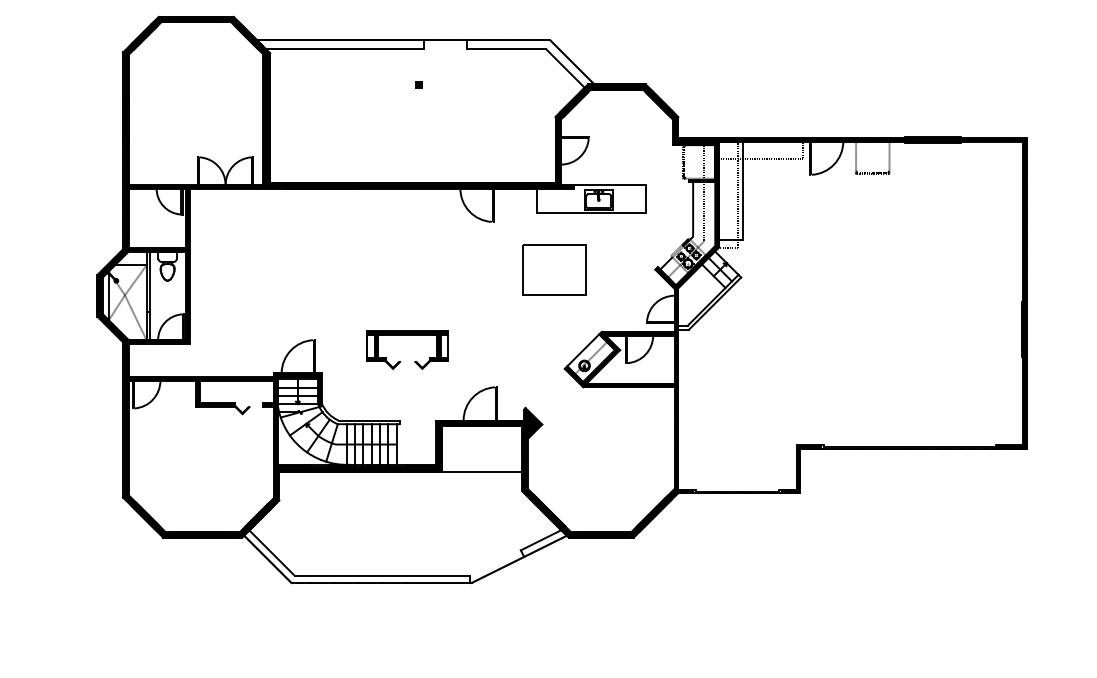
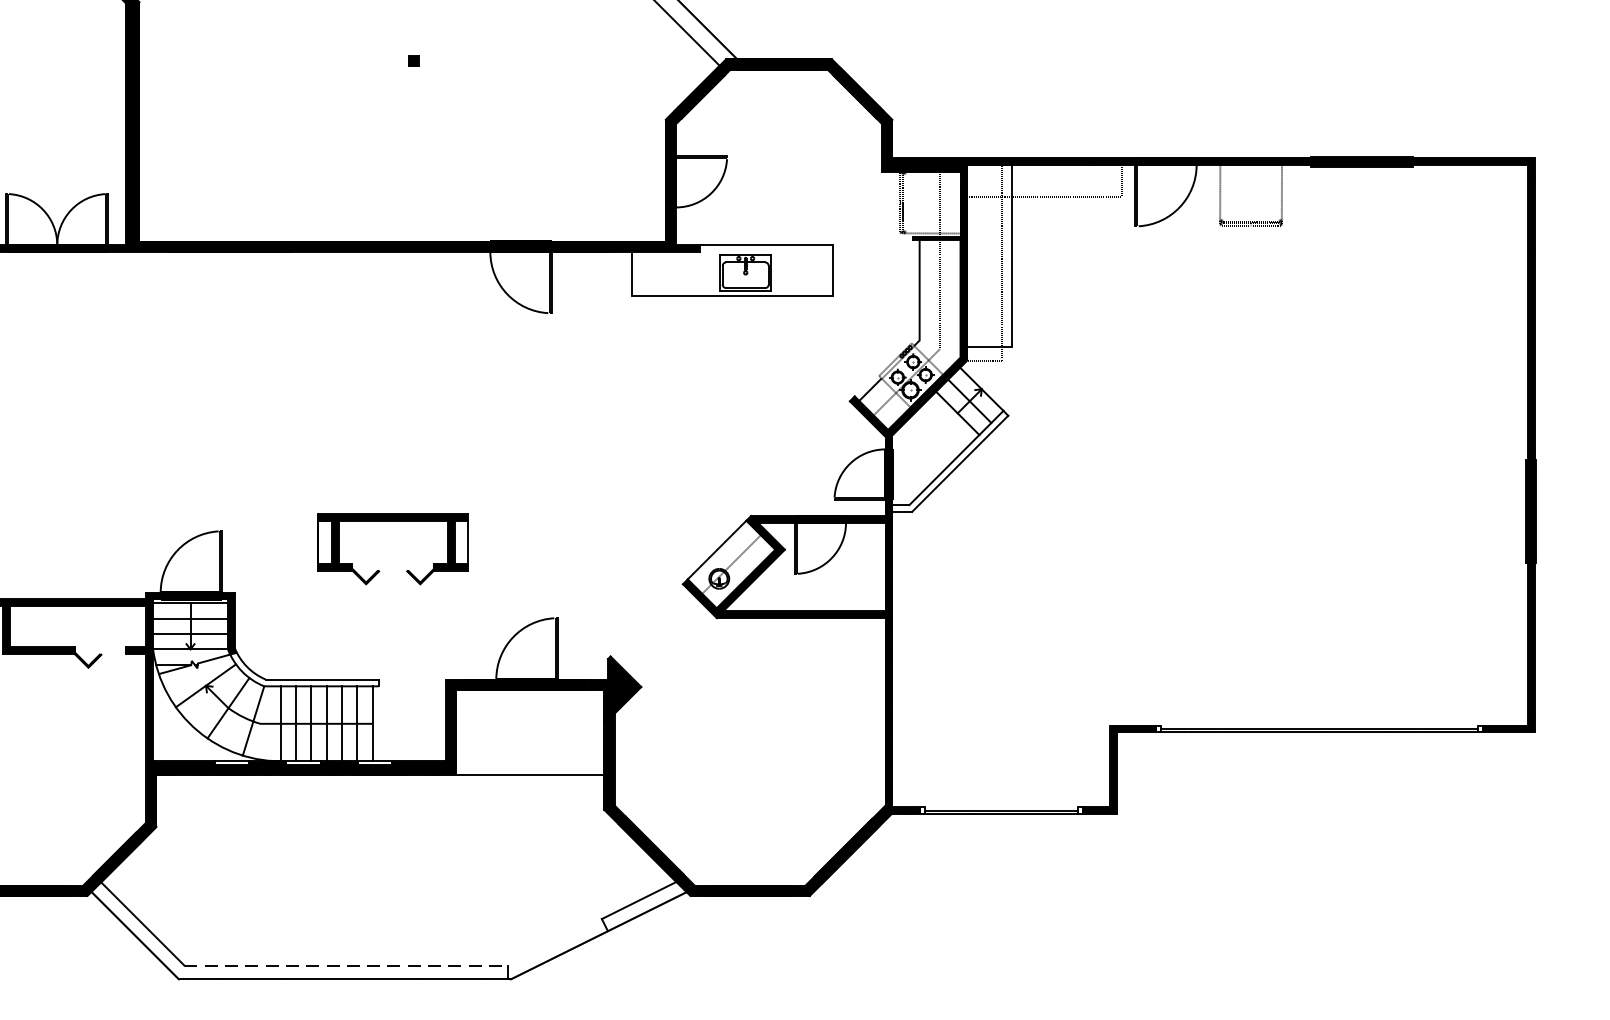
part: (554, 269) -> (663, 400), removed
line: (382, 575) -> (346, 965), solid -> dashed

